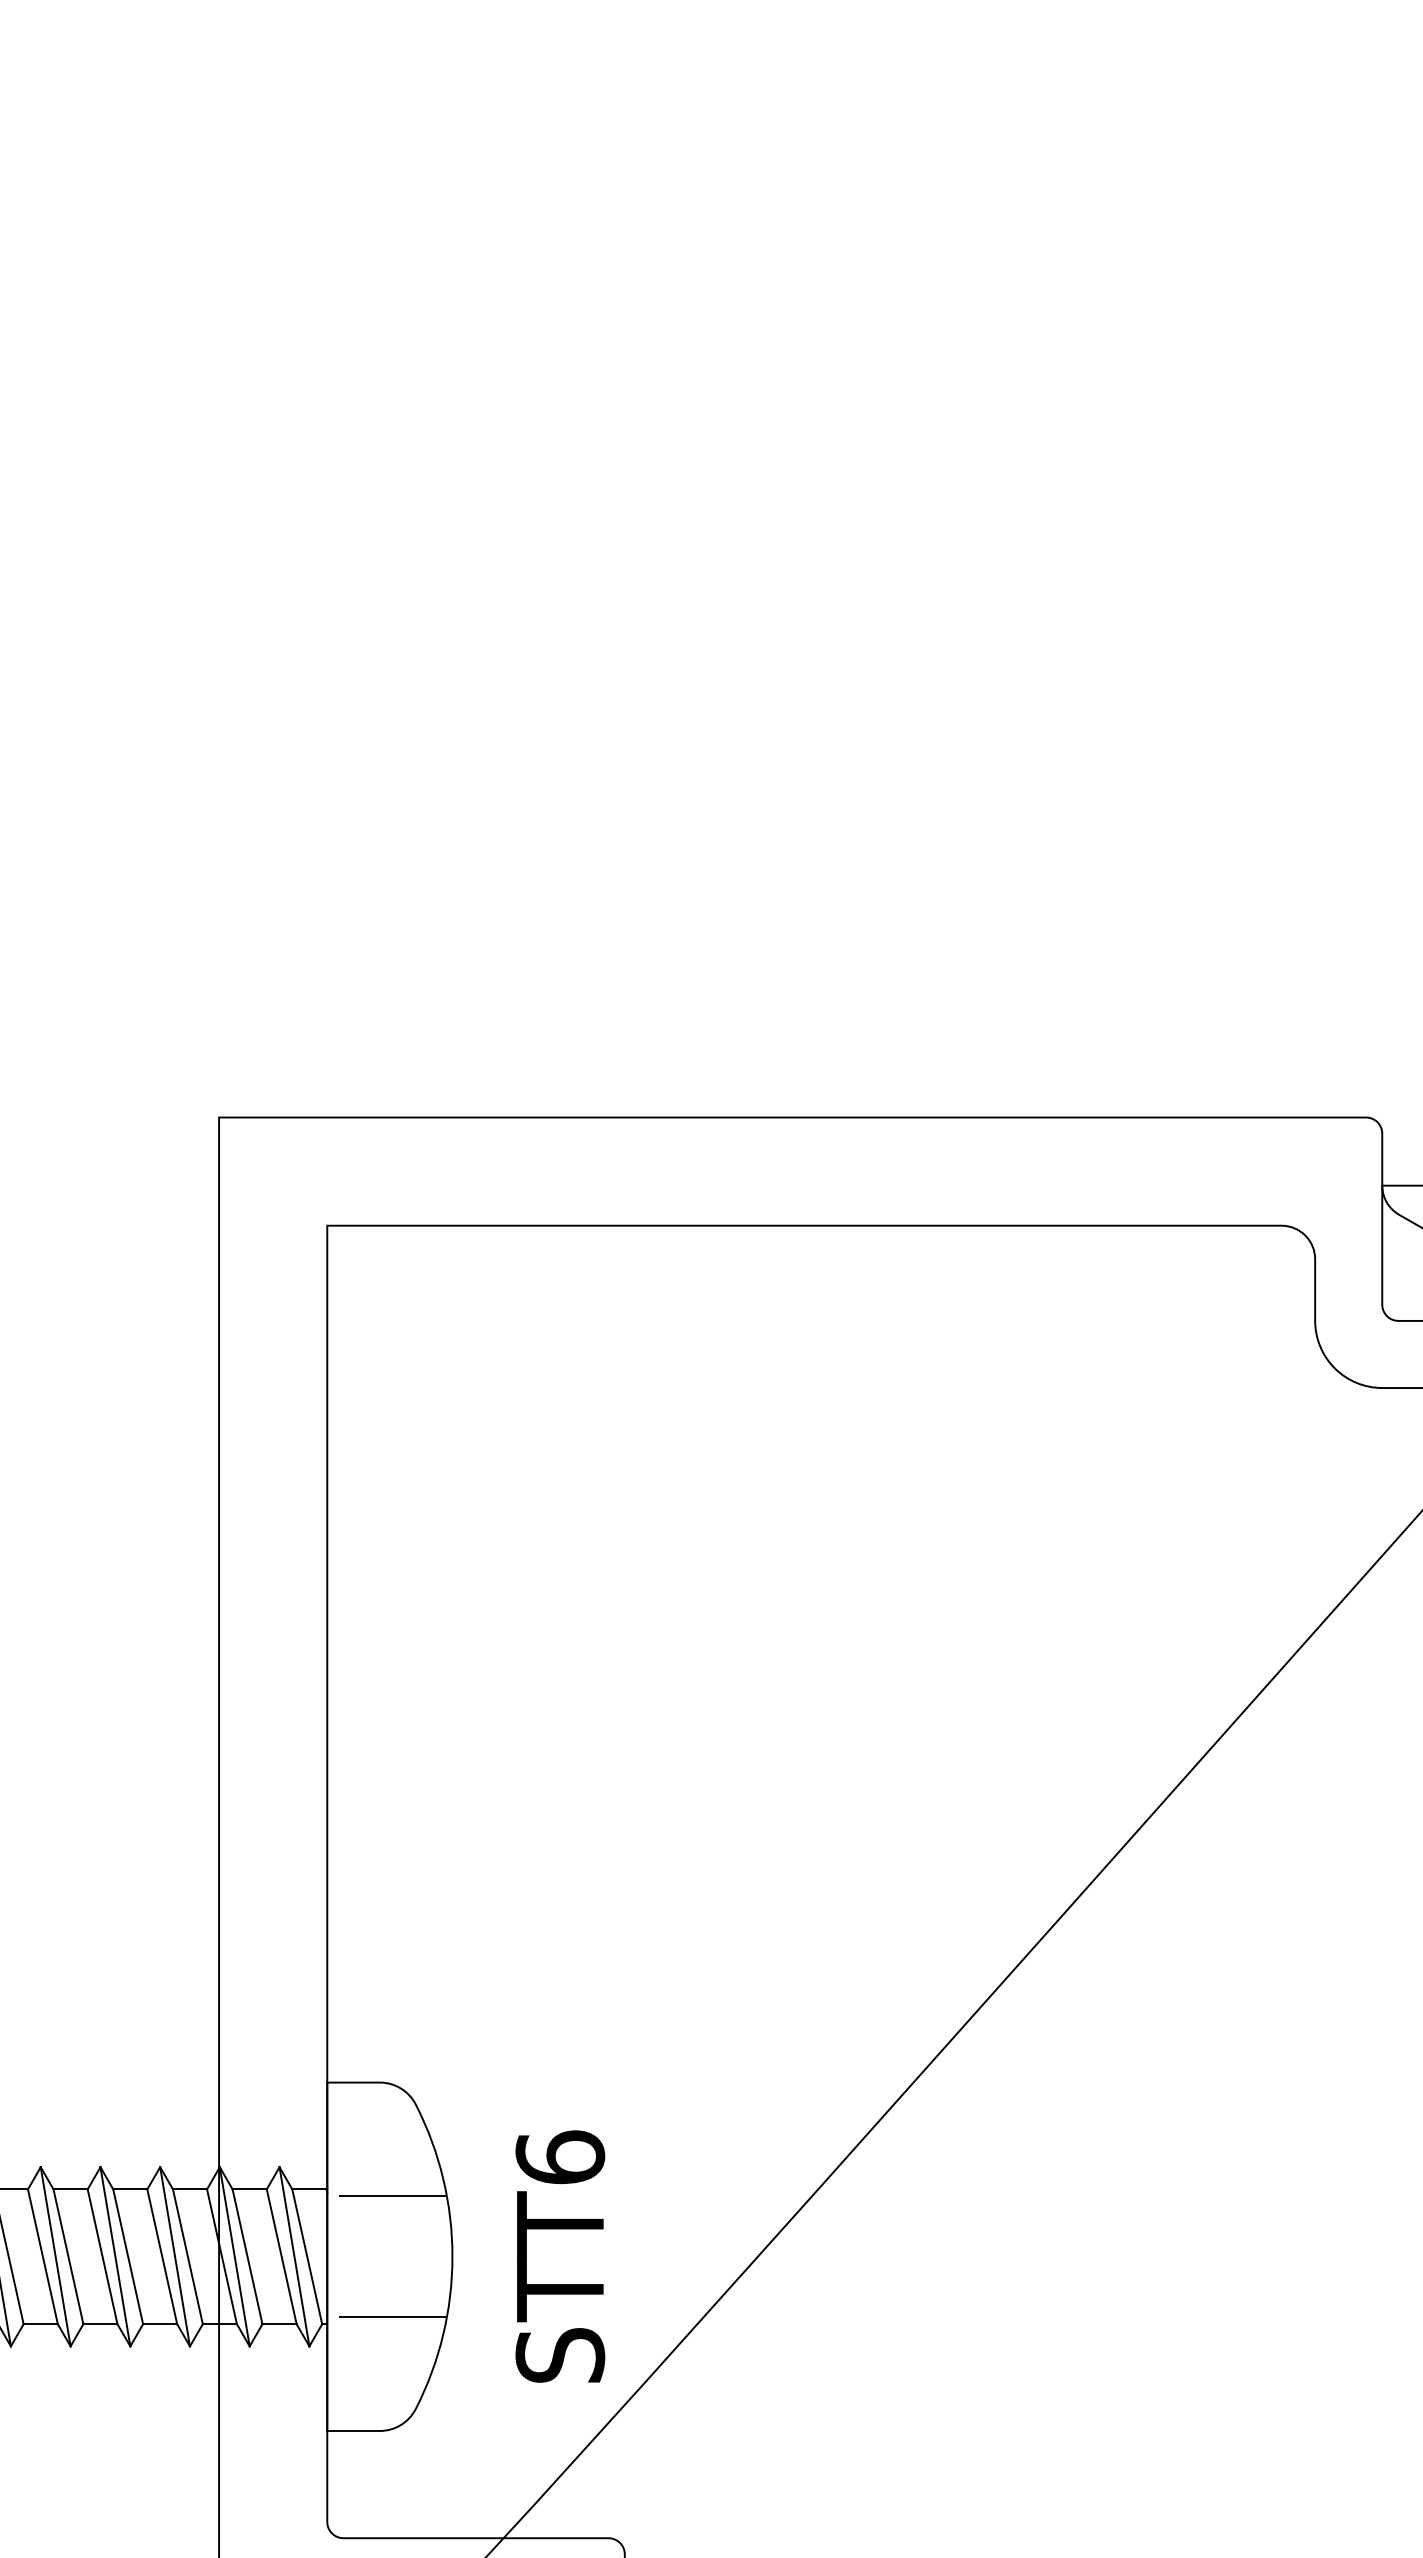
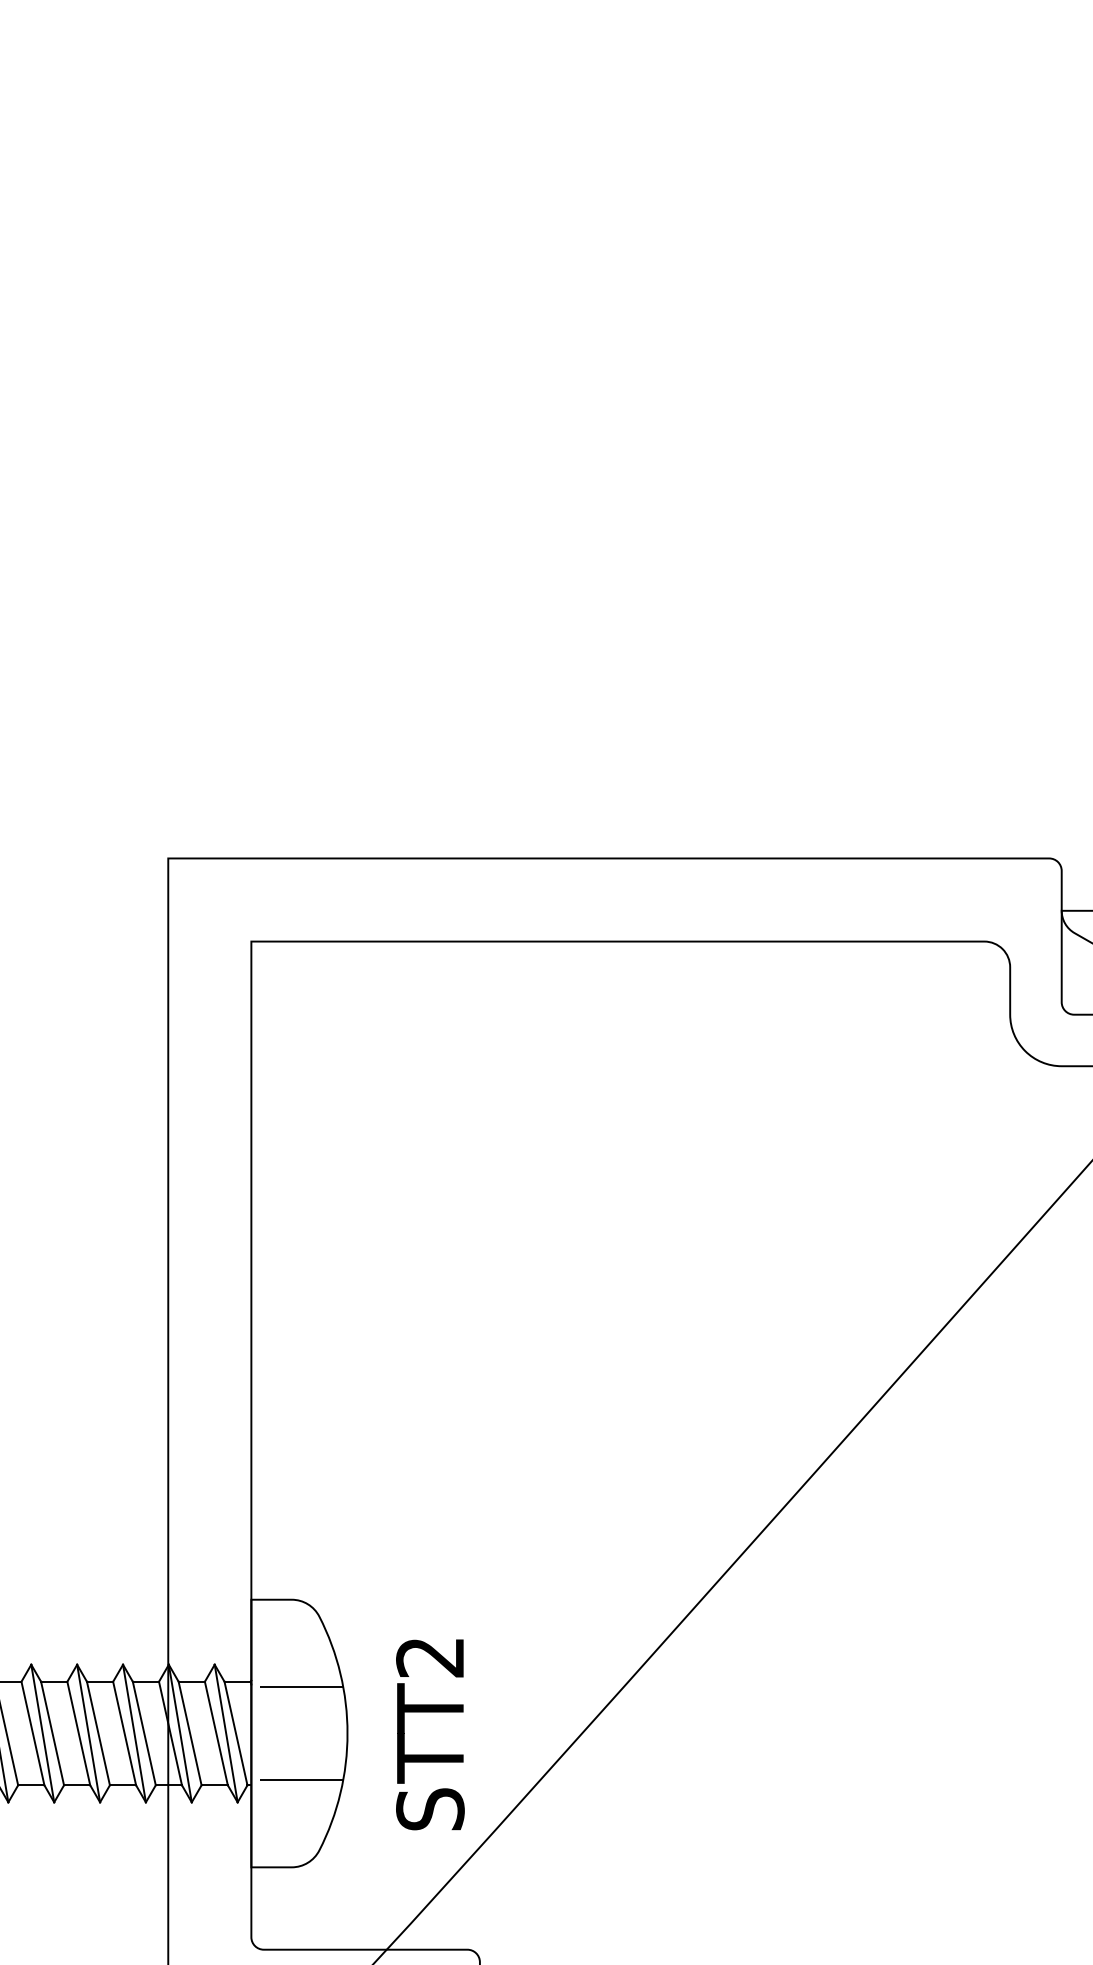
text: (560, 2157) -> (430, 1657), STT6 -> STT2

